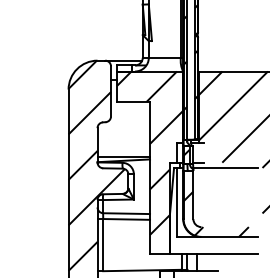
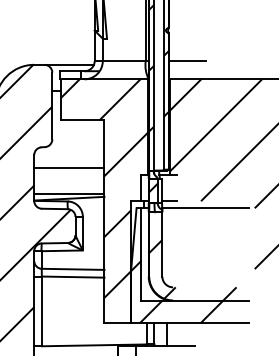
line: (212, 57) -> (187, 60), added
line: (123, 137) -> (68, 167), added
hatch: (203, 230) -> (175, 291), added

